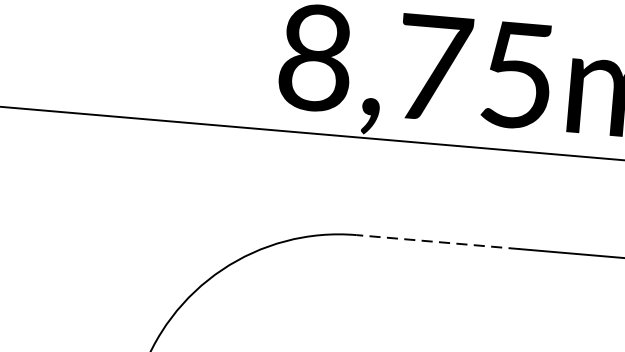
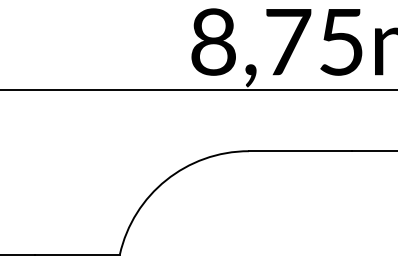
line: (438, 242) -> (300, 151), dashed -> solid

